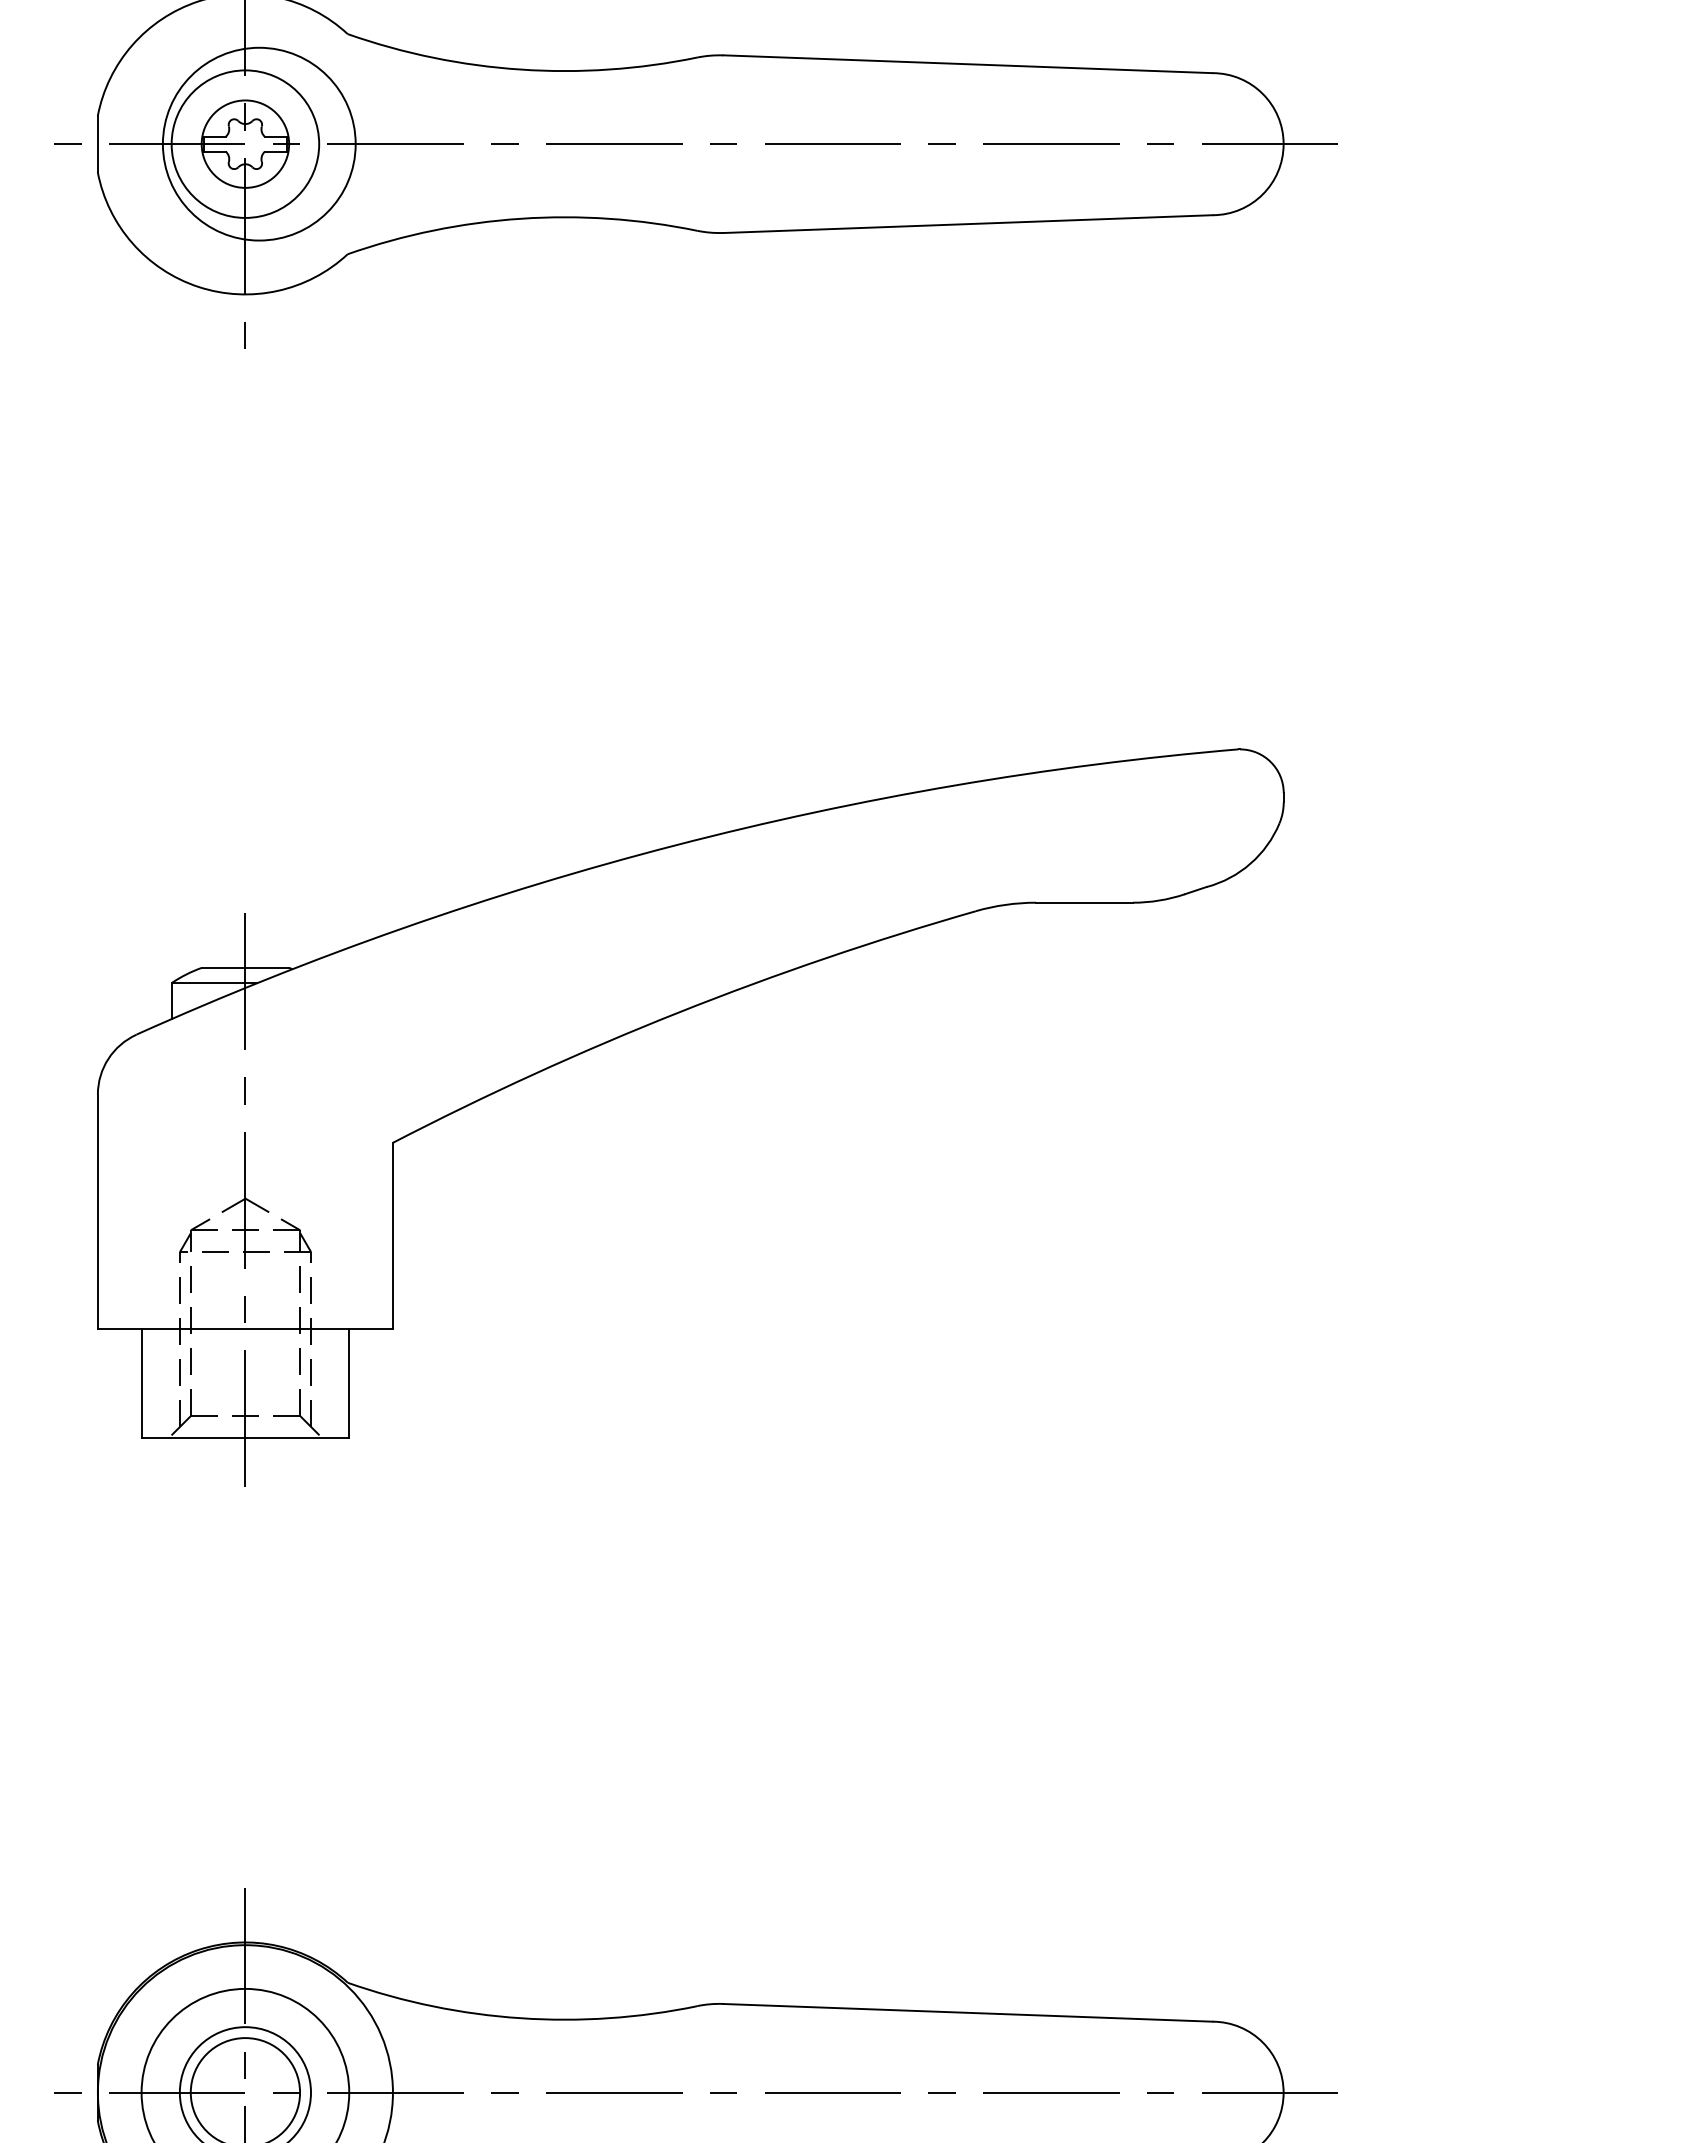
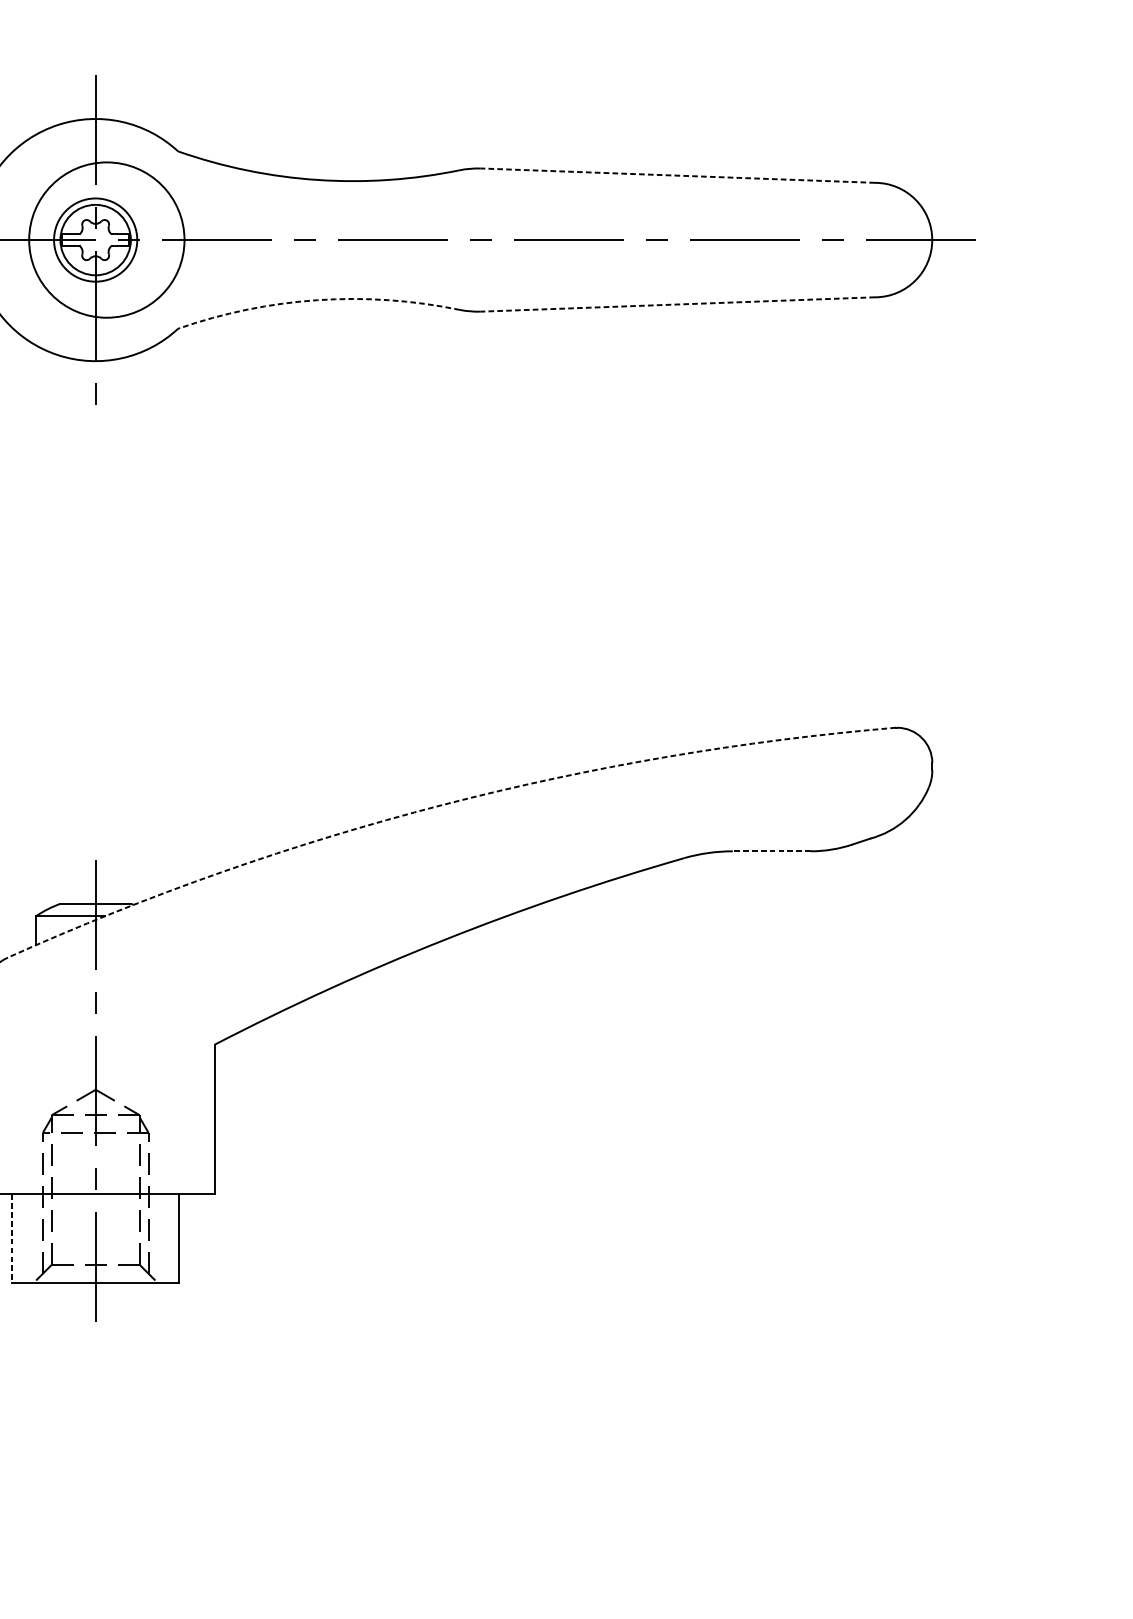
line: (967, 64) -> (677, 175), solid -> dashed
circle: (245, 143) -> (95, 239), size x0.7
arc: (520, 218) -> (317, 299), solid -> dashed
line: (967, 224) -> (677, 304), solid -> dashed
arc: (675, 845) -> (442, 805), solid -> dashed
line: (1084, 902) -> (771, 851), solid -> dashed
line: (141, 1383) -> (11, 1238), solid -> dashed

